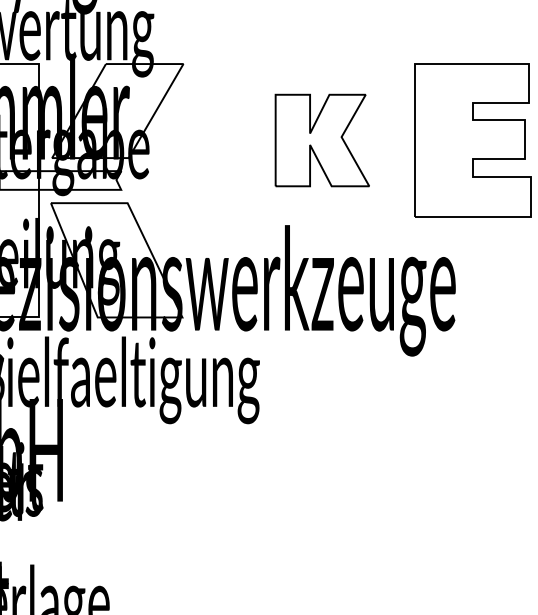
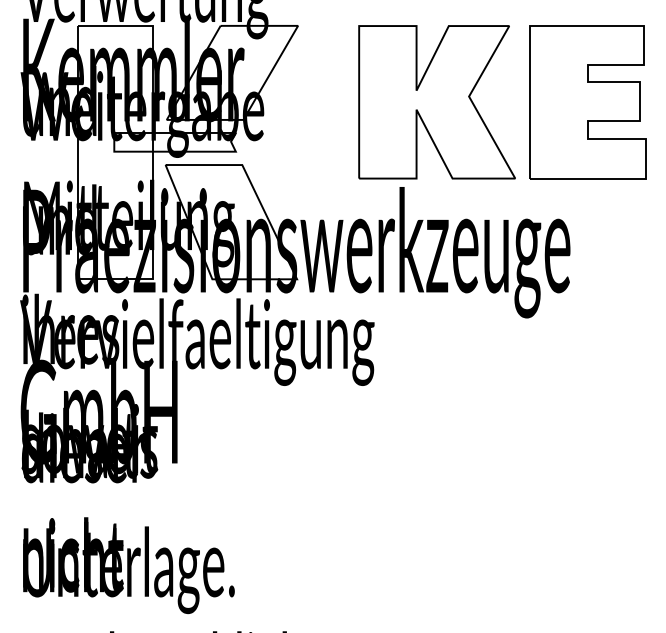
part: (321, 140) -> (436, 102), size x1.67

